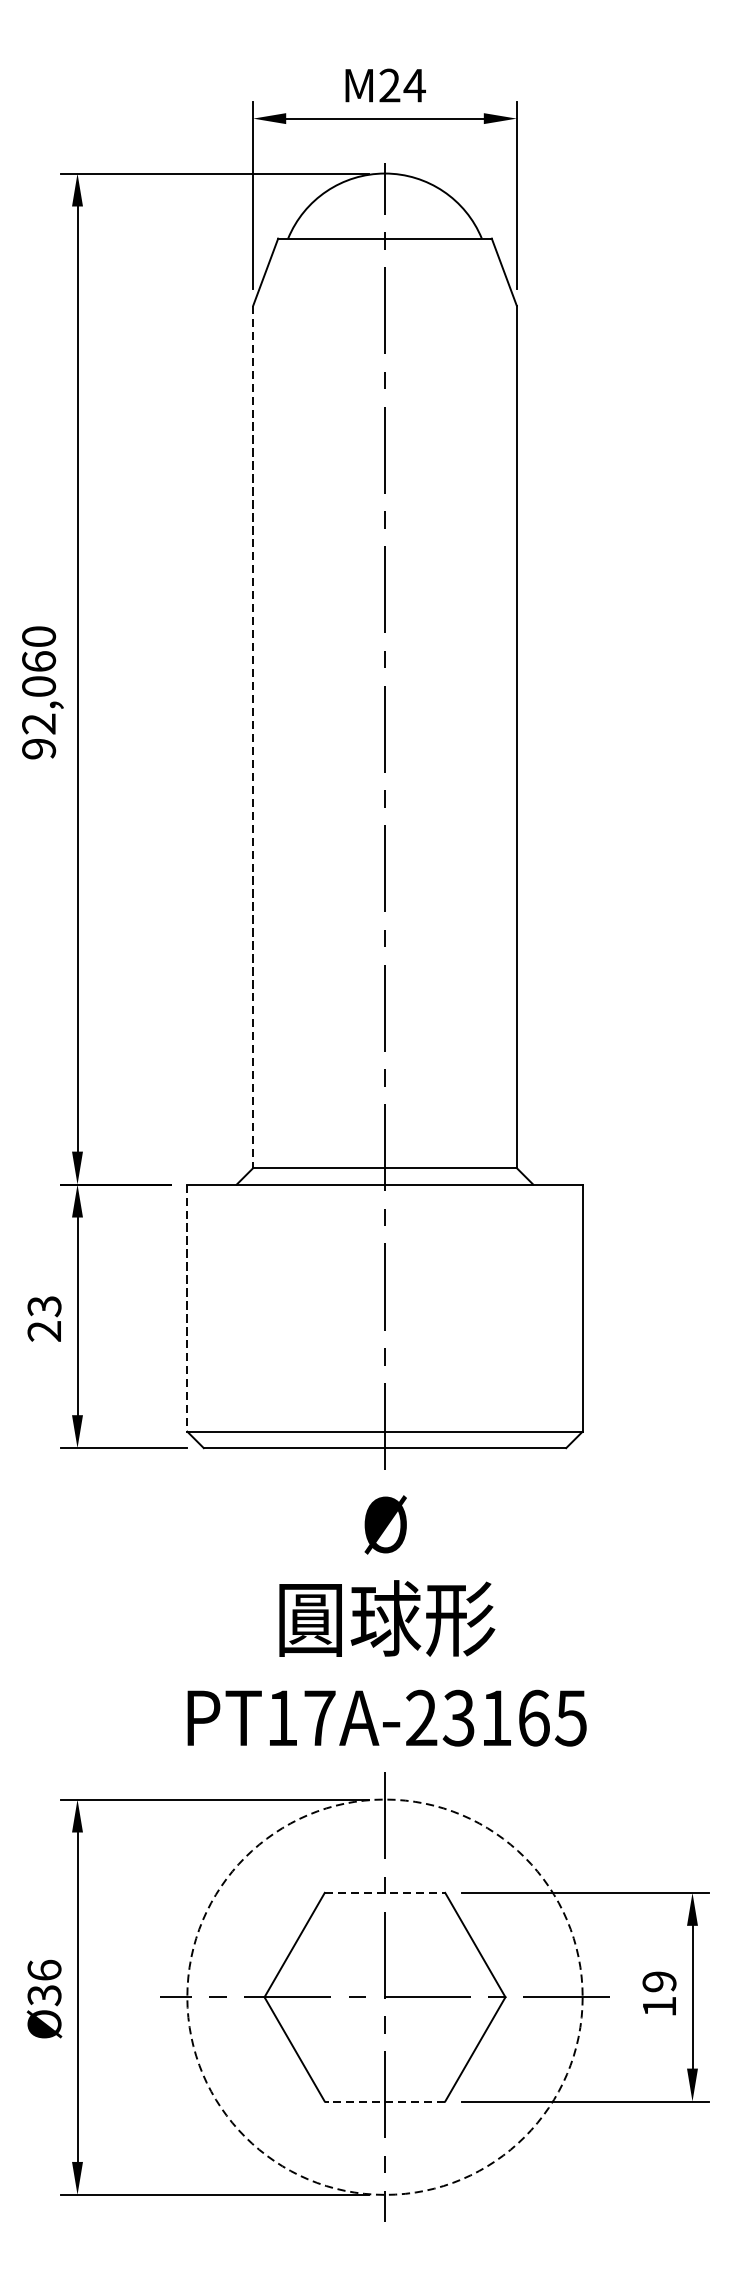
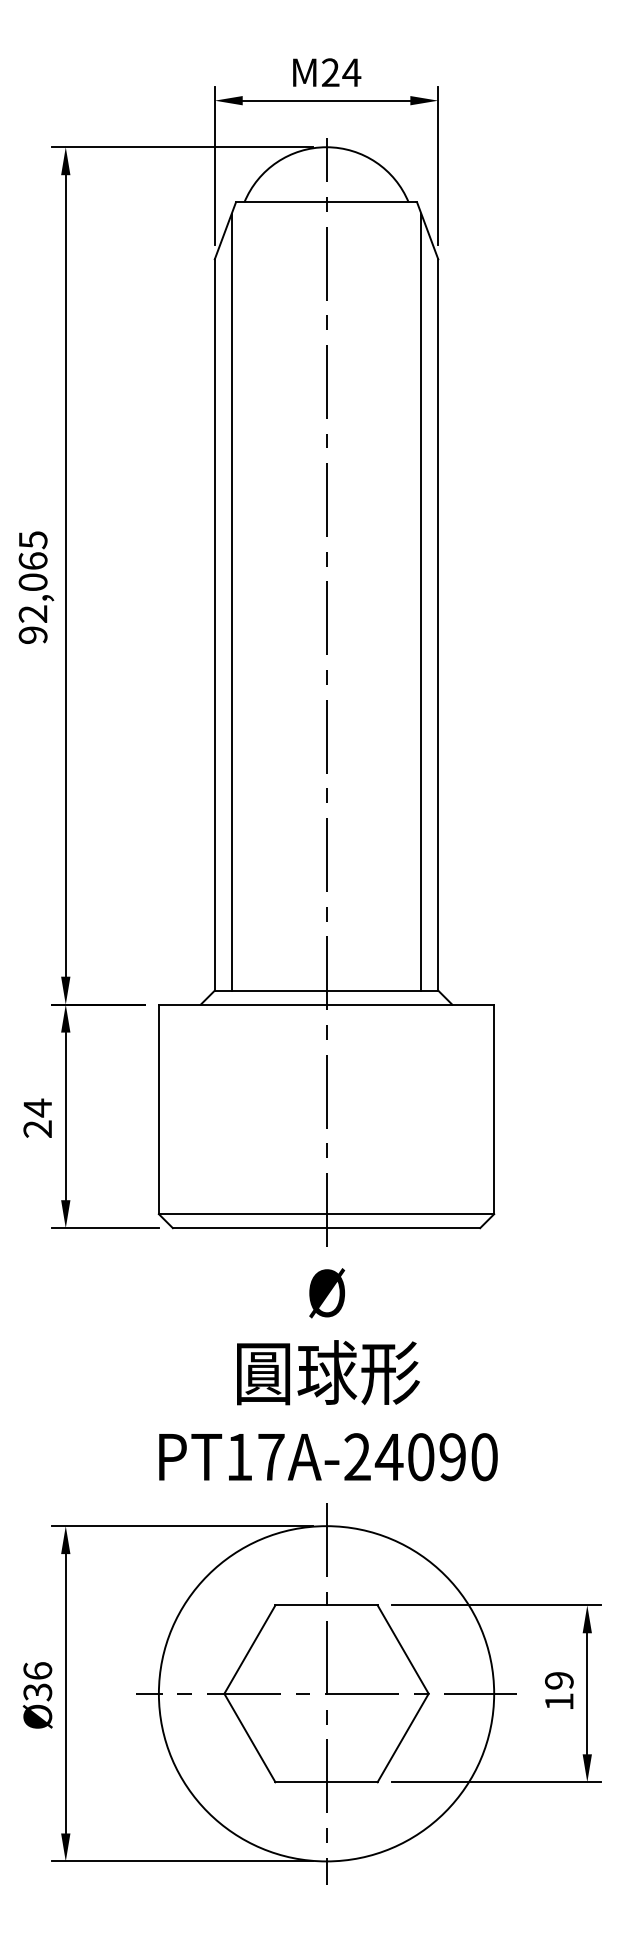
text: (38, 637) -> (32, 540), 92,060 -> 92,065
line: (272, 710) -> (231, 602), added
line: (496, 710) -> (421, 602), added
line: (252, 737) -> (214, 625), dashed -> solid
text: (44, 1305) -> (37, 1107), 23 -> 24
line: (186, 1308) -> (158, 1109), dashed -> solid
text: (513, 1718) -> (435, 1457), PT17A-23165 -> PT17A-24090
line: (386, 1893) -> (327, 1605), dashed -> solid
circle: (384, 1996) -> (326, 1693), dashed -> solid
line: (384, 2101) -> (326, 1782), dashed -> solid

